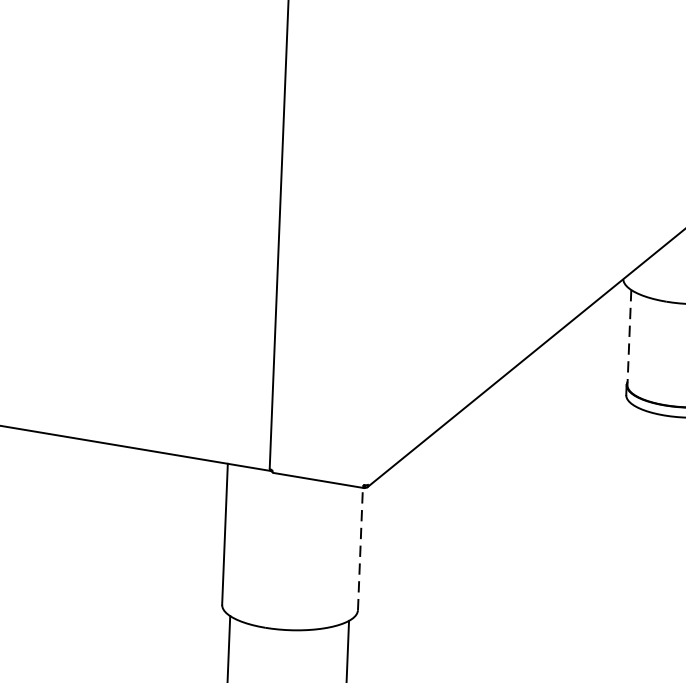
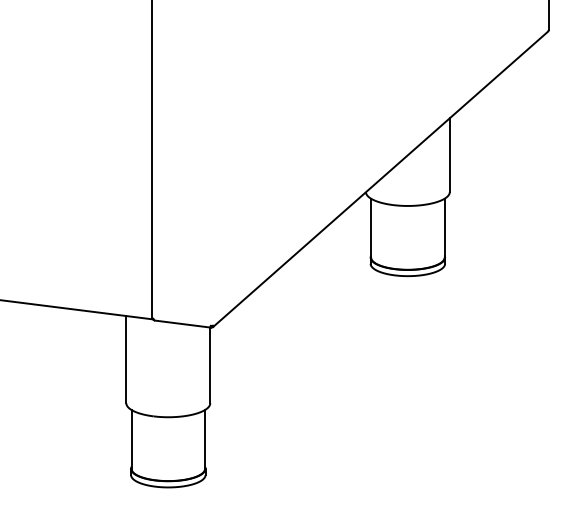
line: (629, 338) -> (371, 228), dashed -> solid
line: (360, 549) -> (210, 365), dashed -> solid

